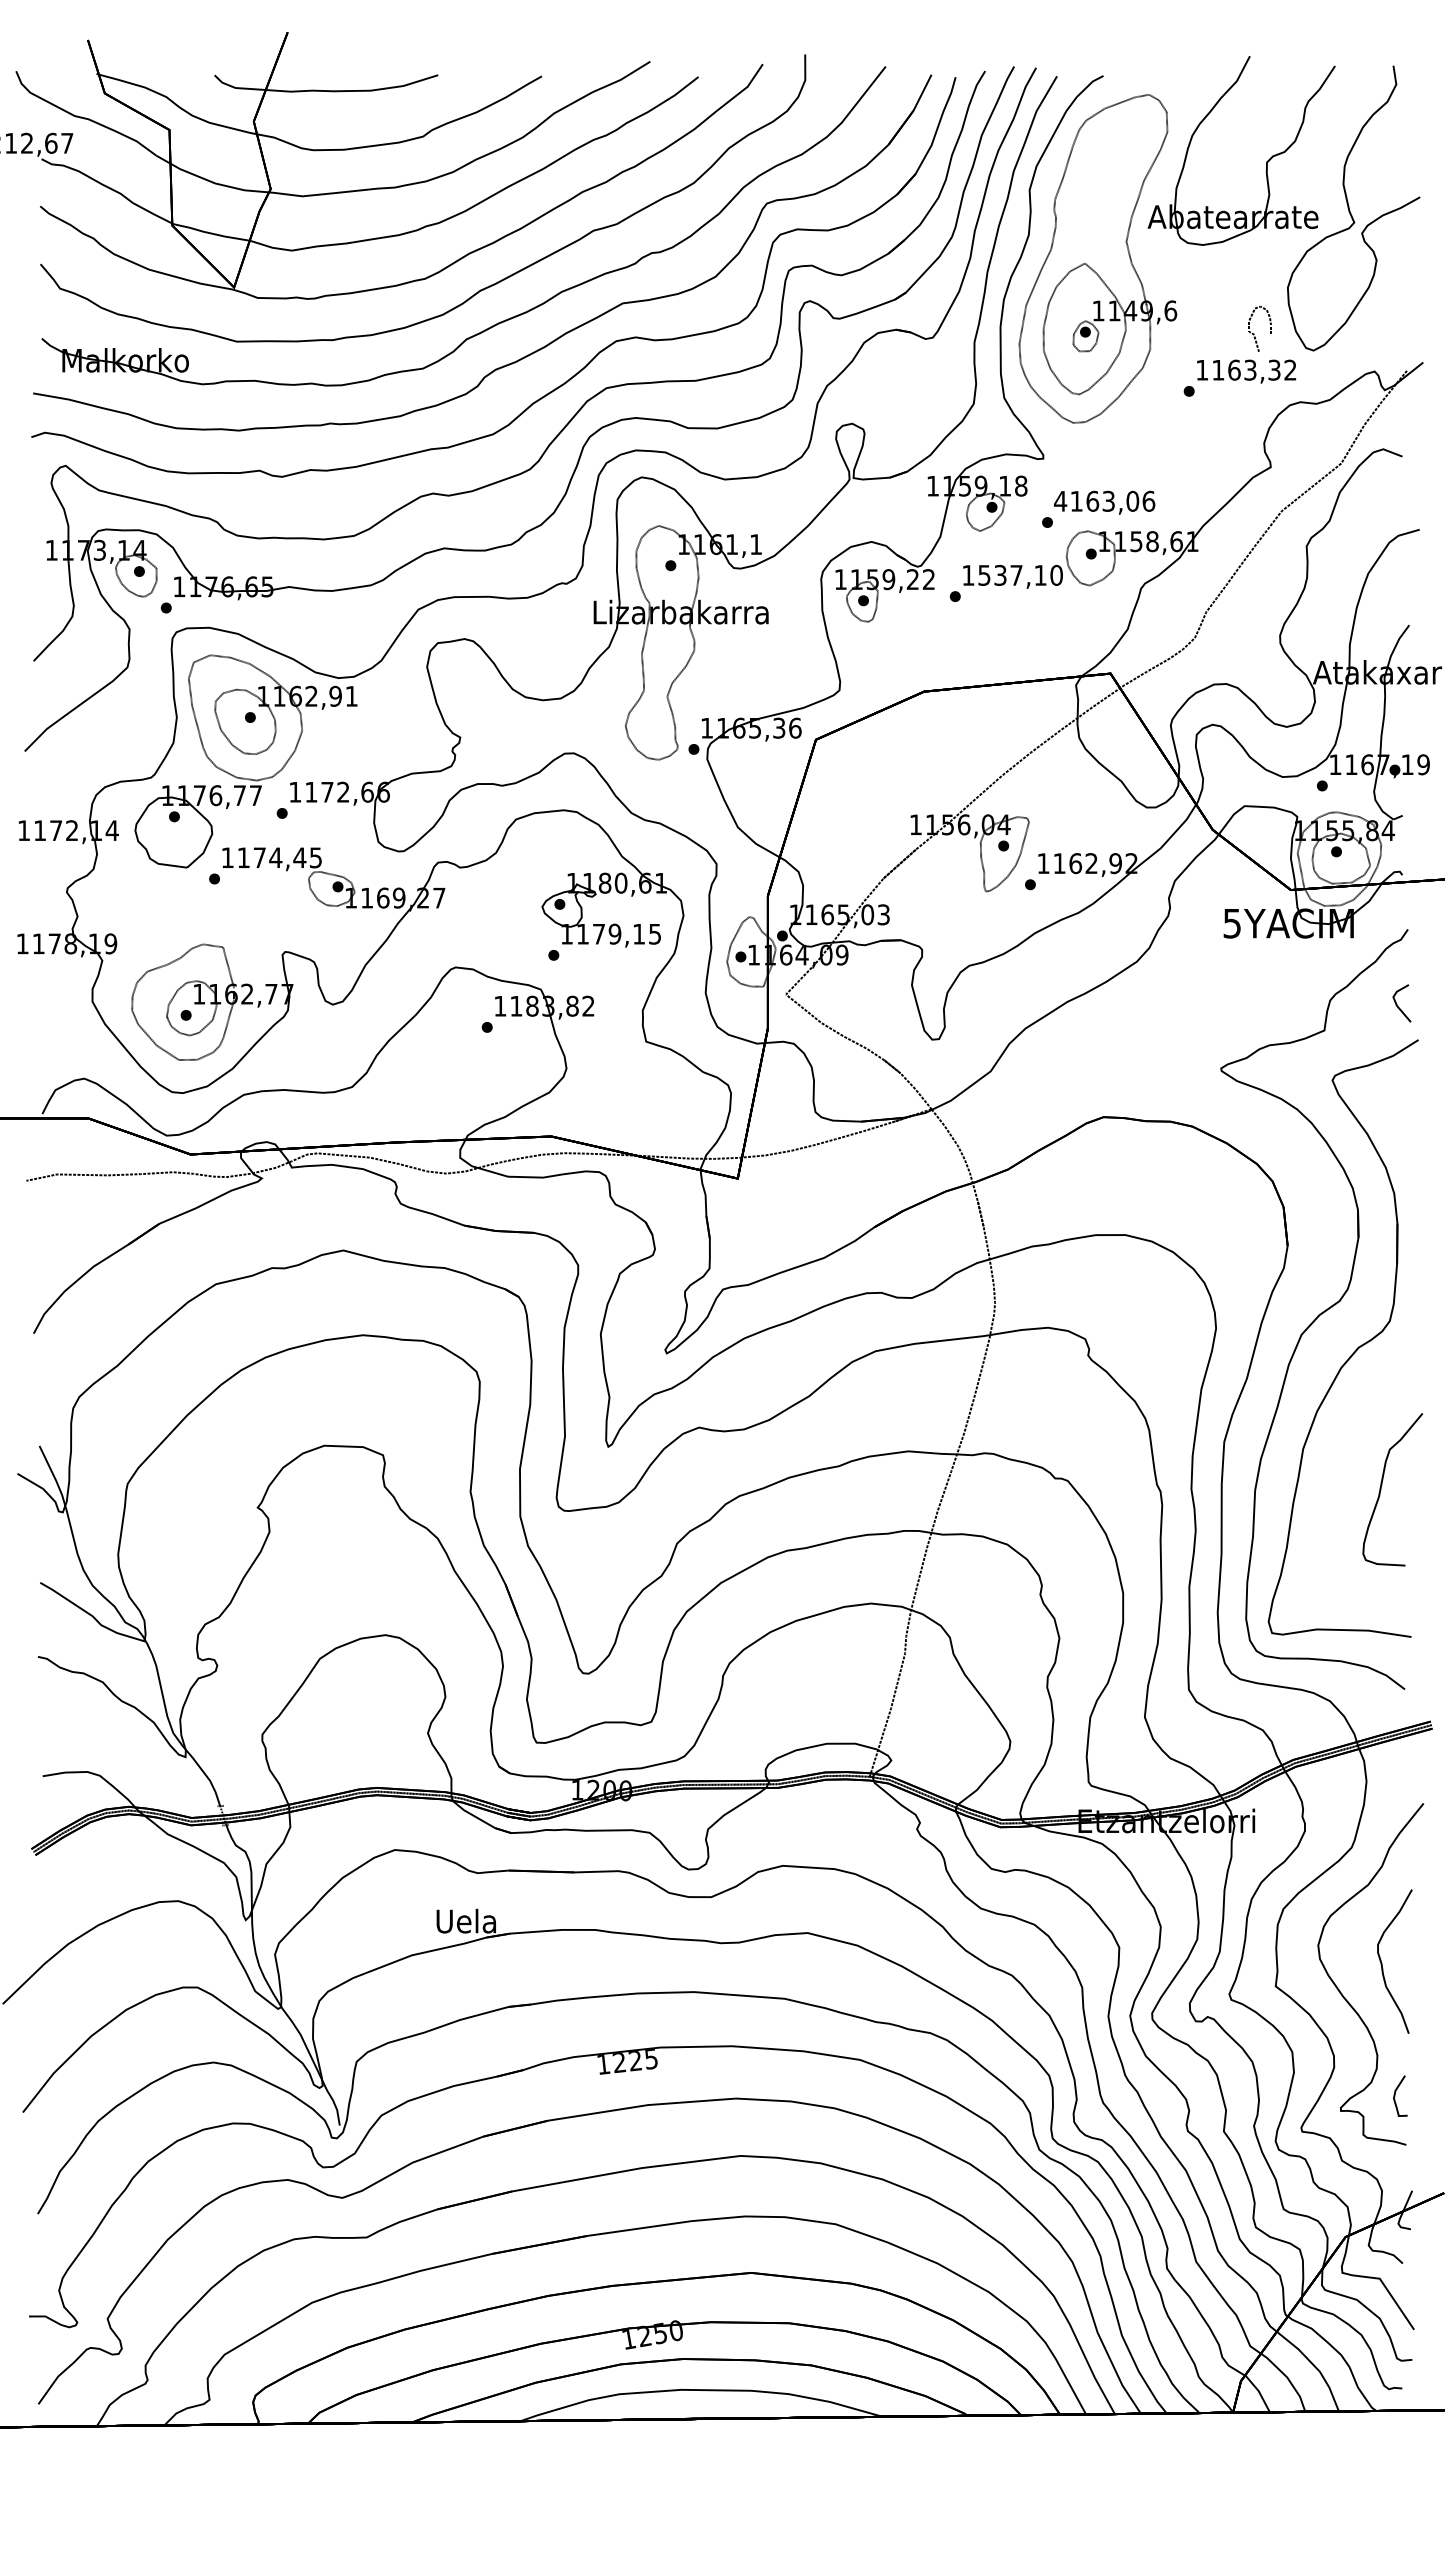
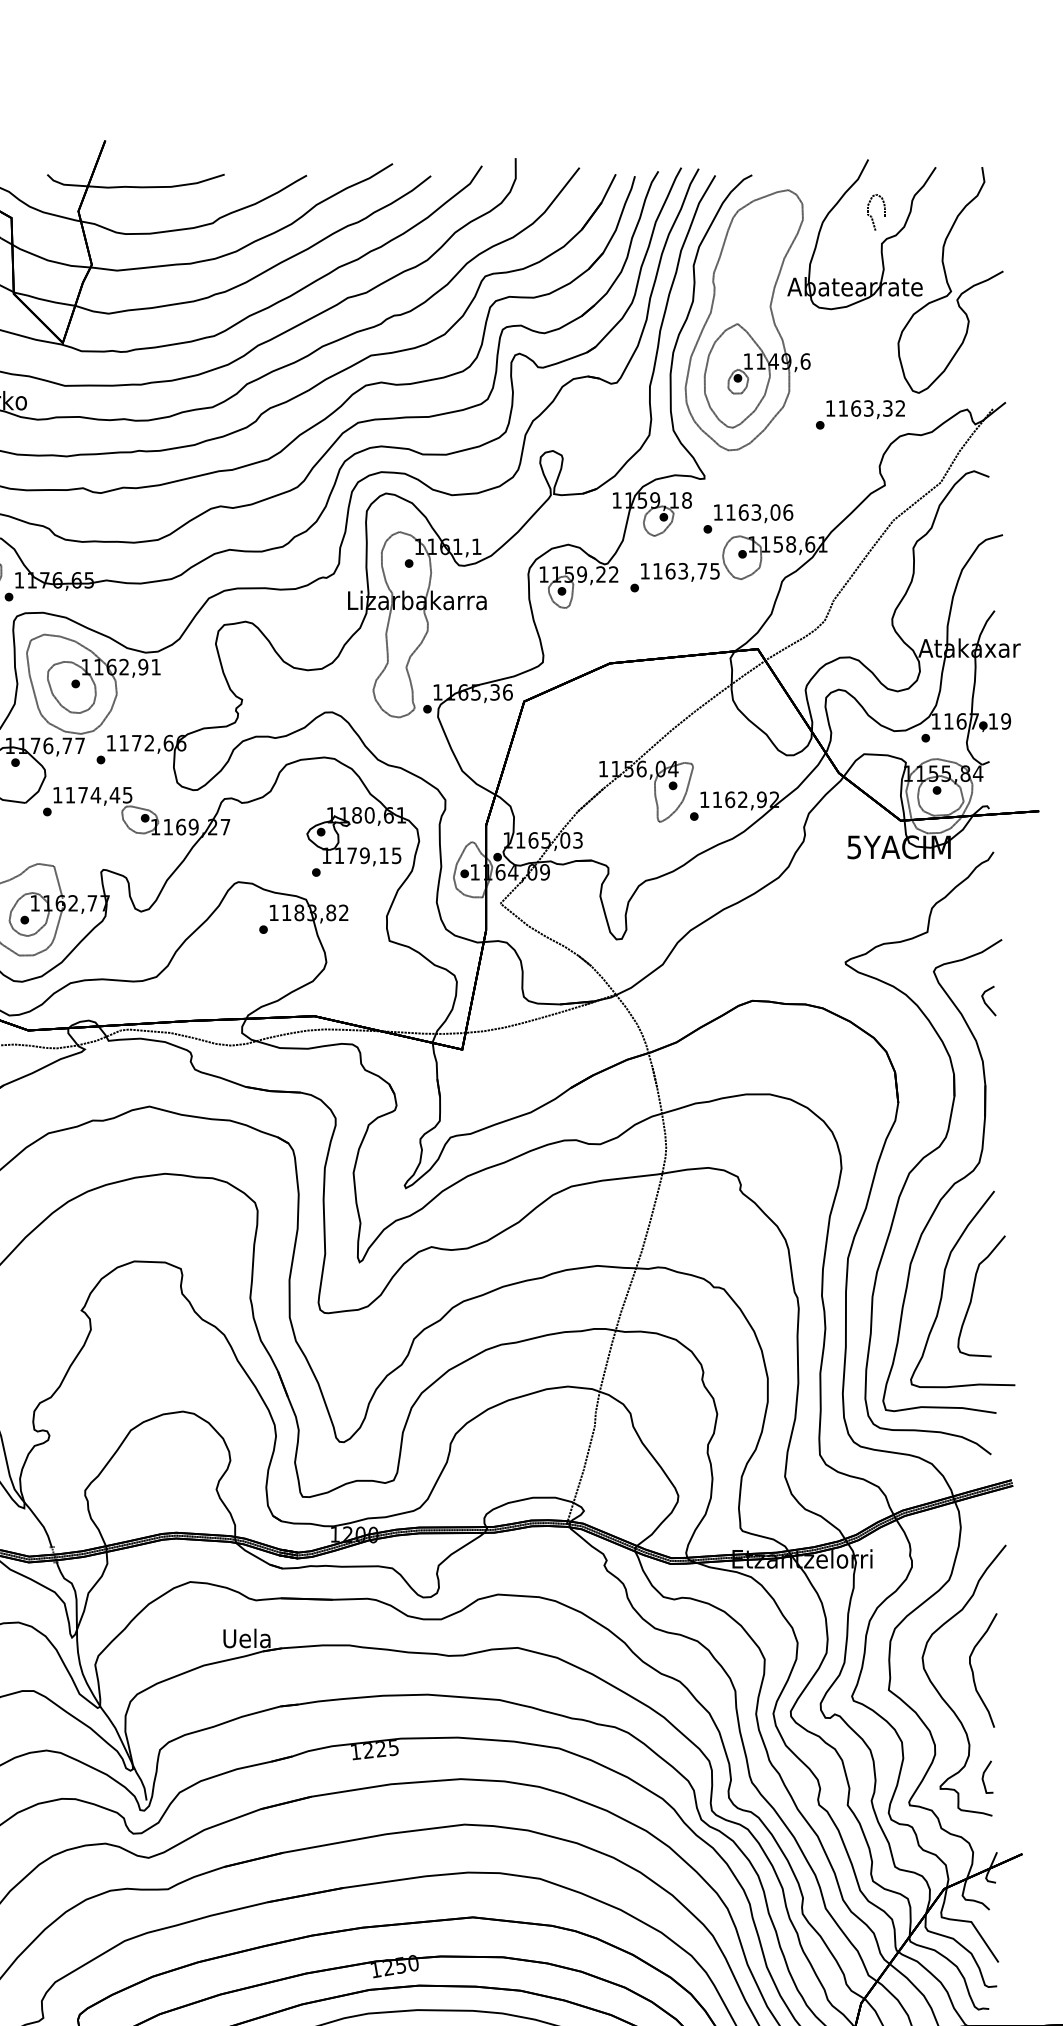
curve: (1254, 333) -> (871, 216), moved
text: (1060, 501) -> (718, 512), 4163,06 -> 1163,06
text: (1020, 574) -> (686, 570), 1537,10 -> 1163,75
line: (1397, 1004) -> (985, 1001), moved
curve: (1345, 1474) -> (944, 1284), added

